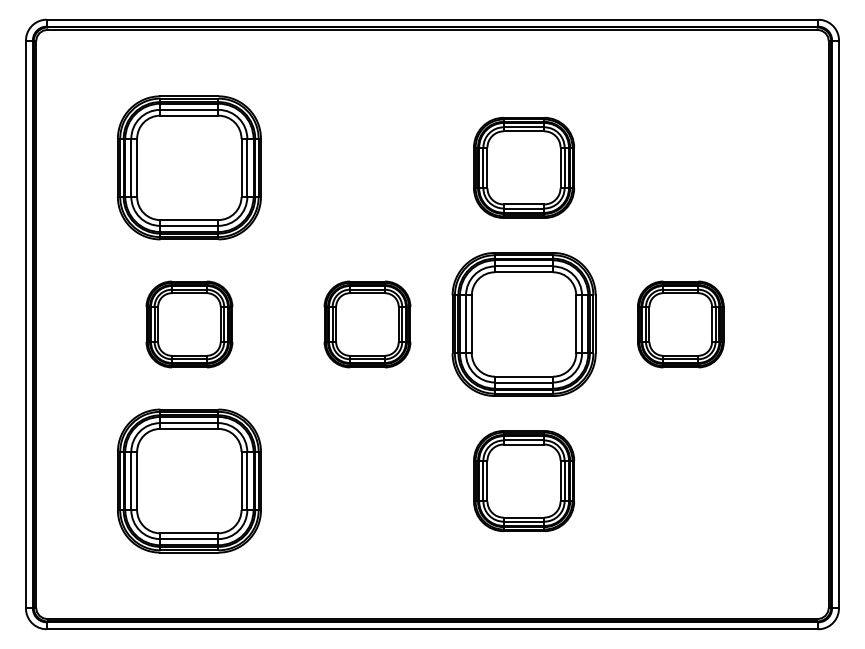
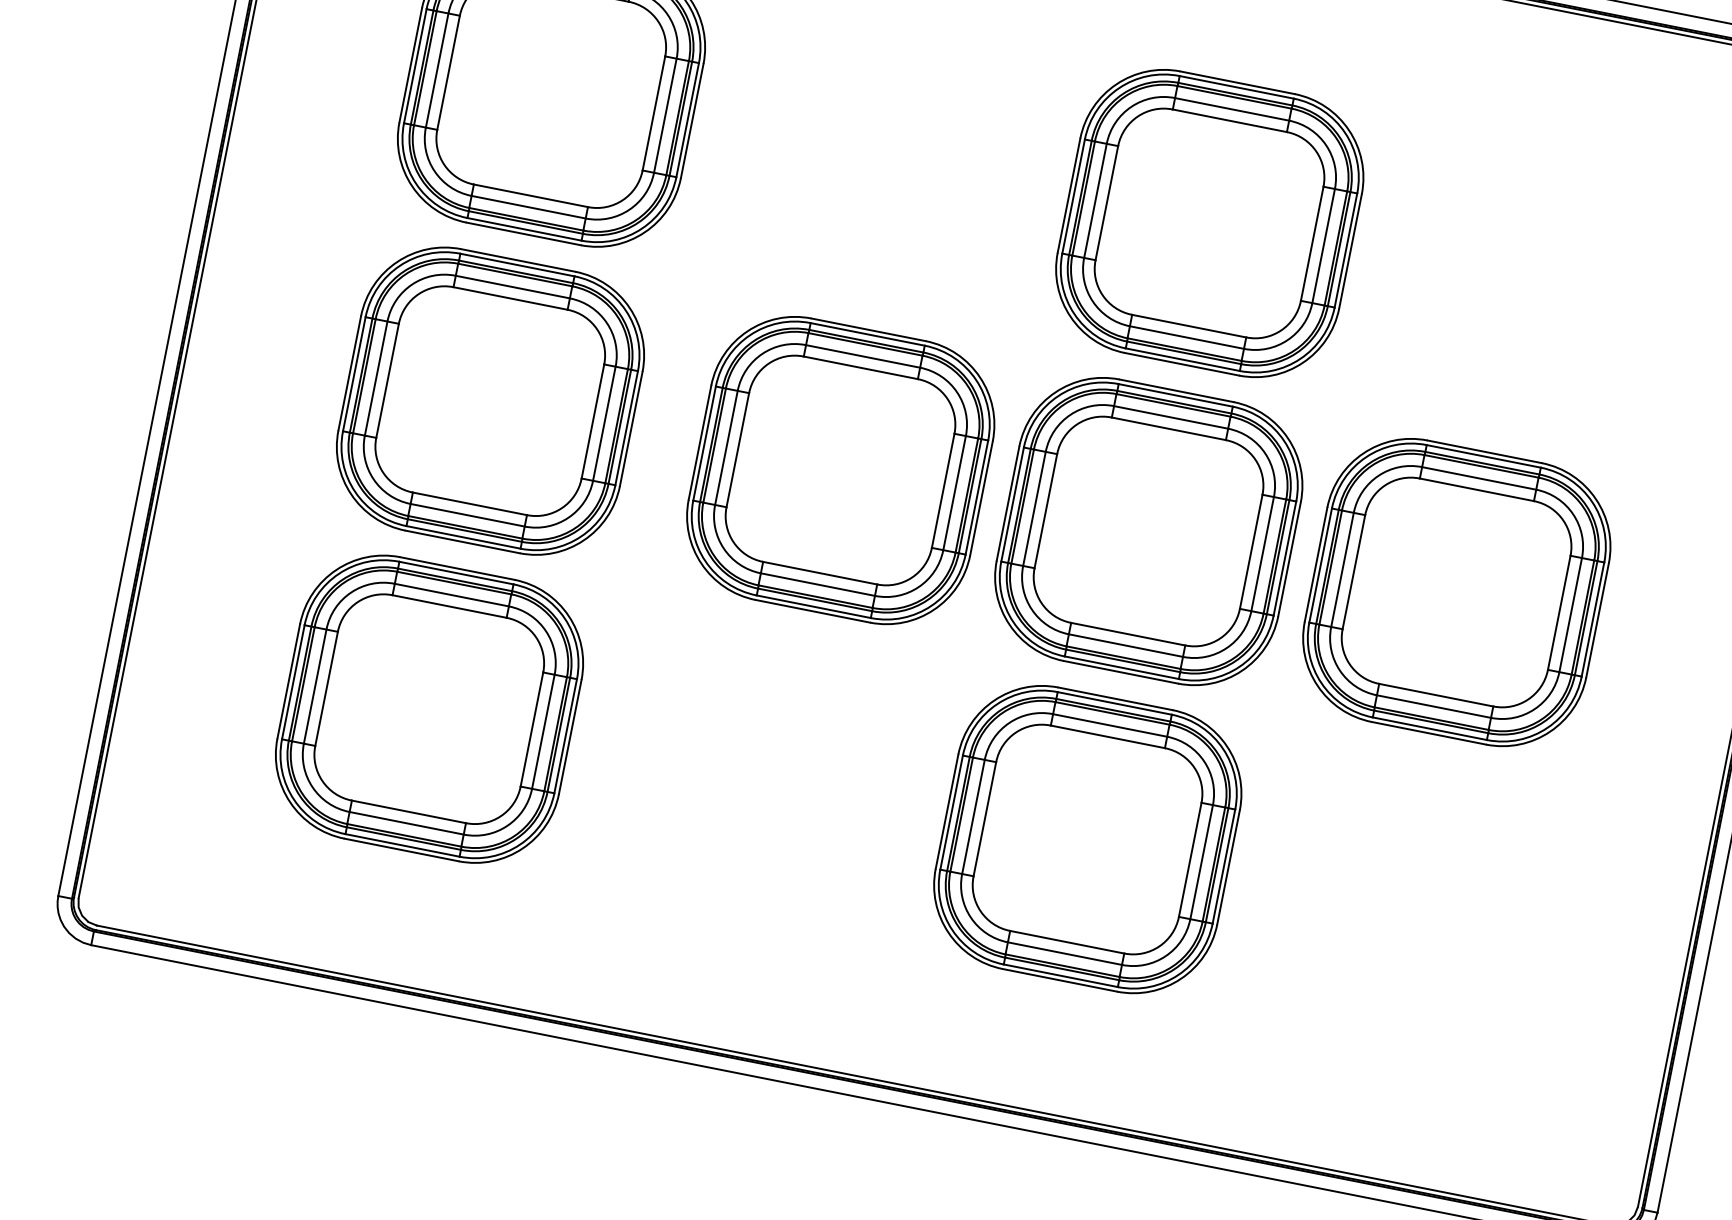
part: (523, 167) -> (1208, 222), size x1.43
part: (189, 324) -> (490, 401), size x1.67
part: (367, 324) -> (840, 470), size x1.67
part: (680, 324) -> (1456, 592), size x1.67
part: (523, 480) -> (1086, 838), size x1.43

